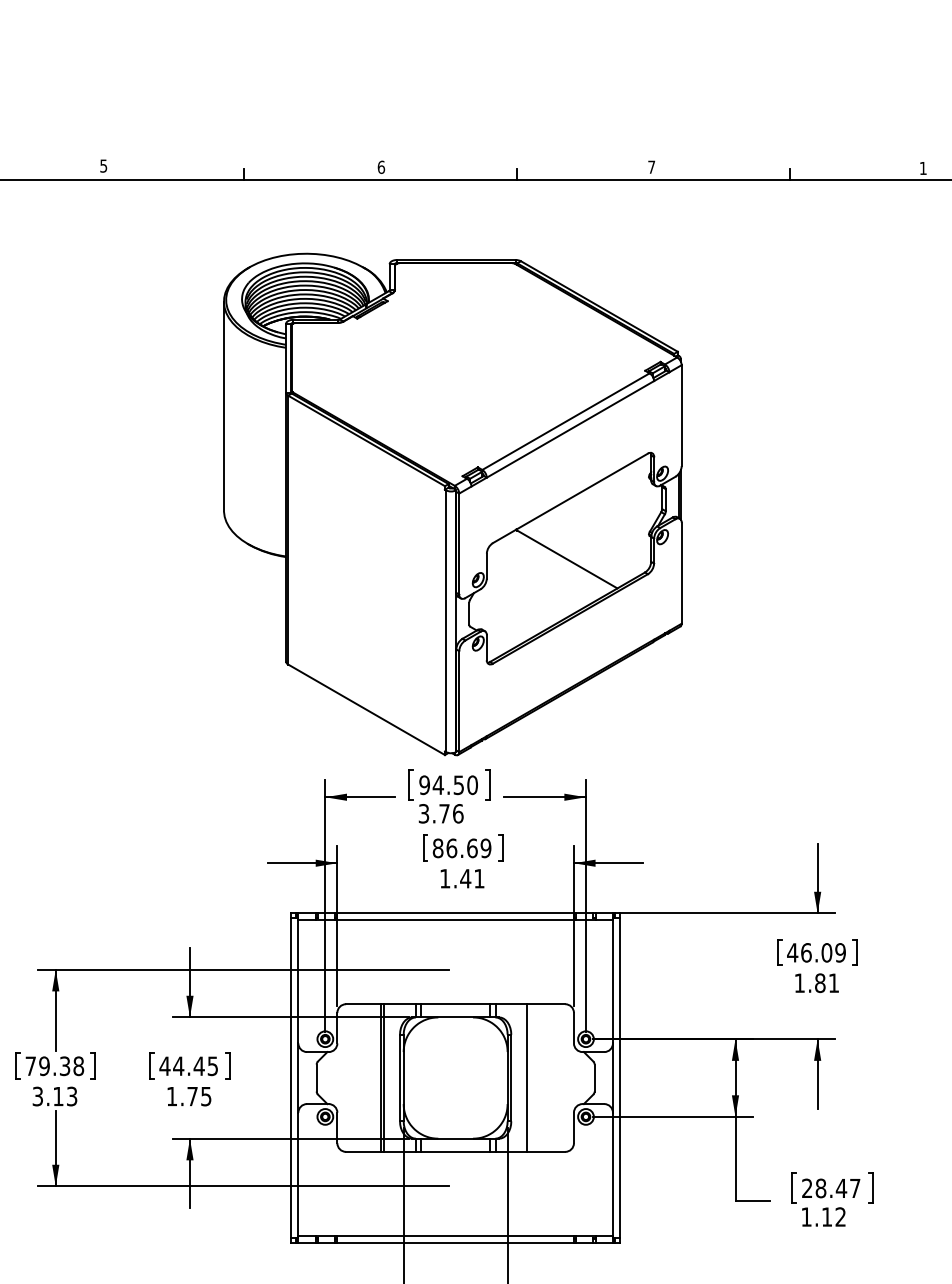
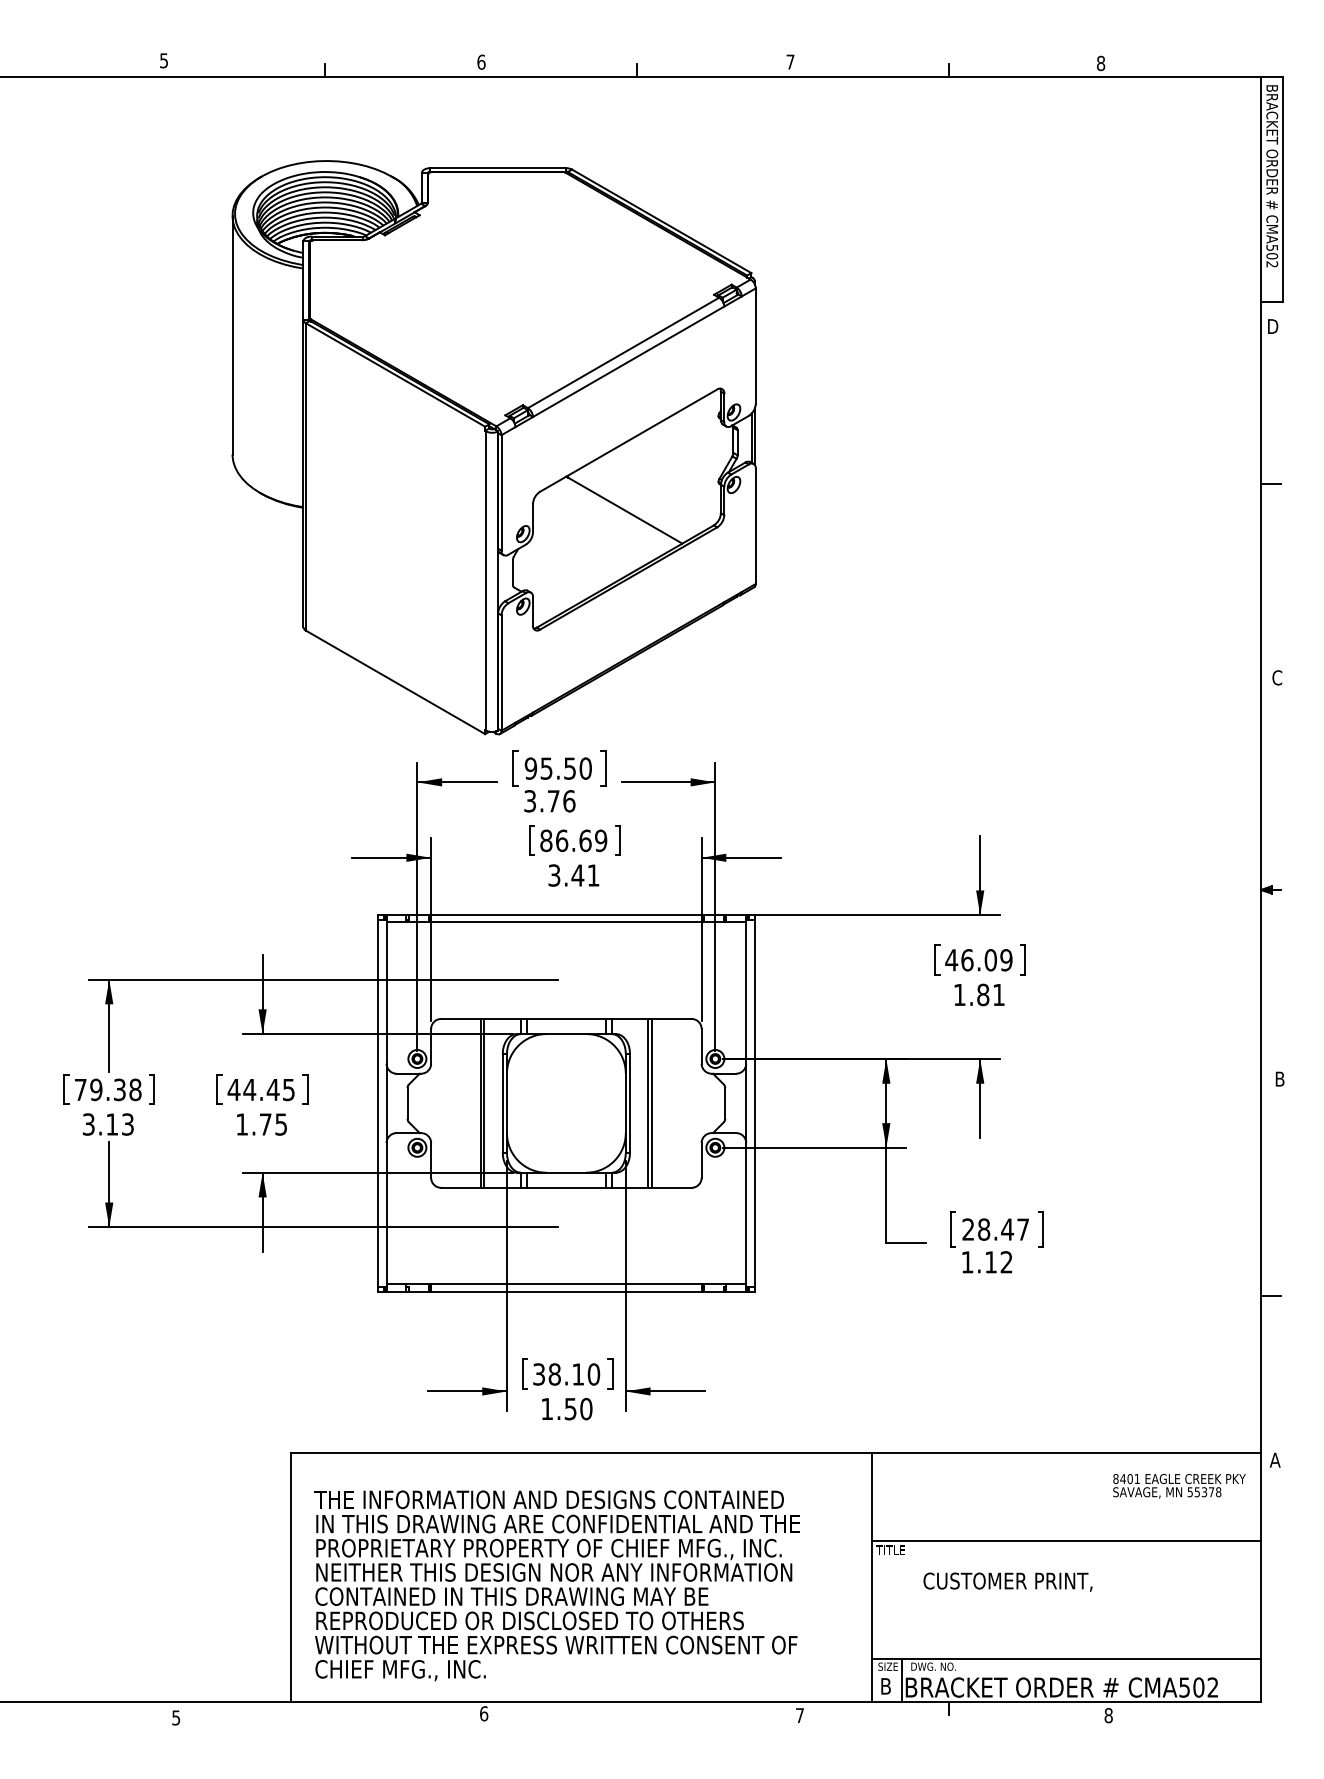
text: (923, 168) -> (1101, 63), 1 -> 8
part: (452, 504) -> (493, 447), moved
text: (438, 785) -> (546, 768), 94.50 -> 95.50
text: (445, 878) -> (554, 875), 1.41 -> 3.41
line: (530, 1077) -> (651, 1102), added

